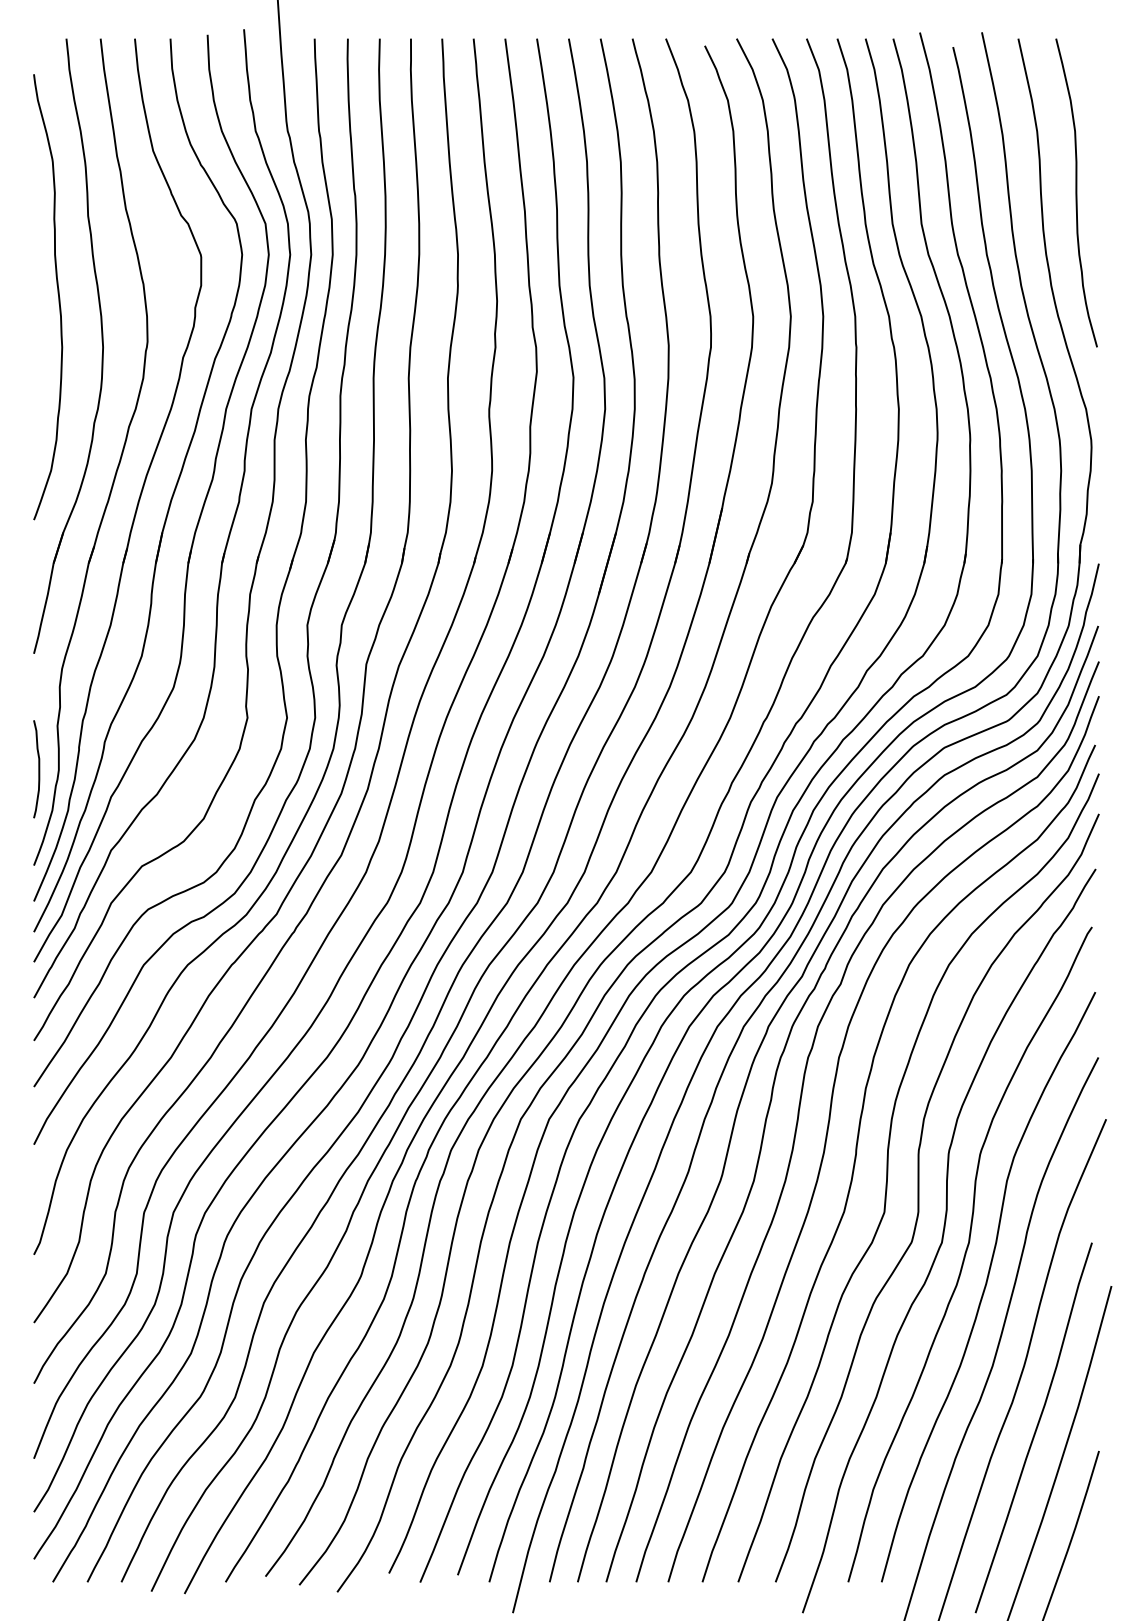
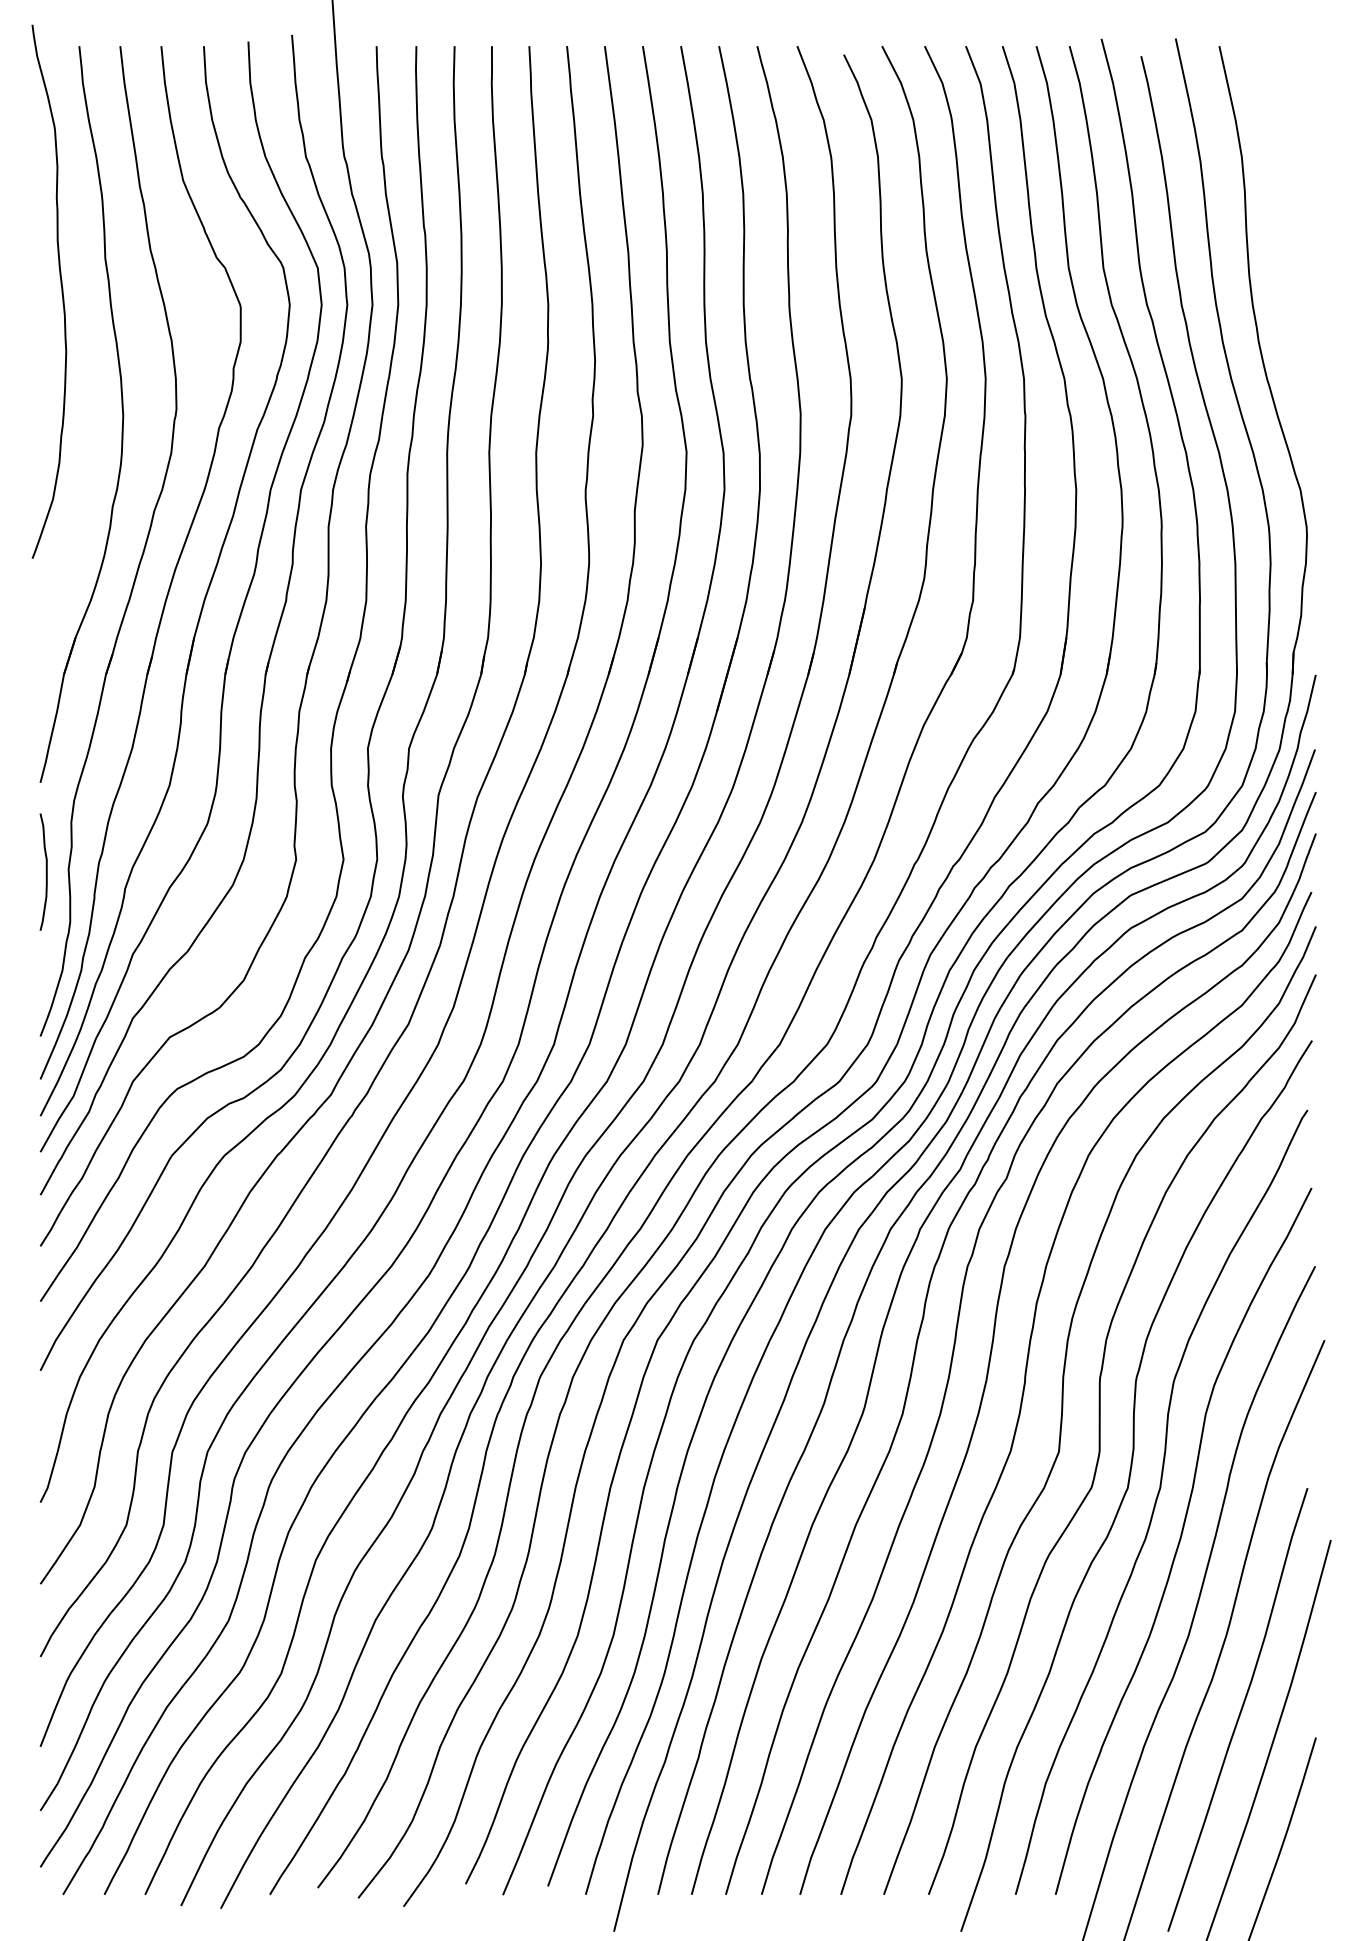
curve: (1076, 192) -> (1288, 230), removed
curve: (58, 296) -> (61, 291), moved
curve: (38, 768) -> (45, 871), moved

